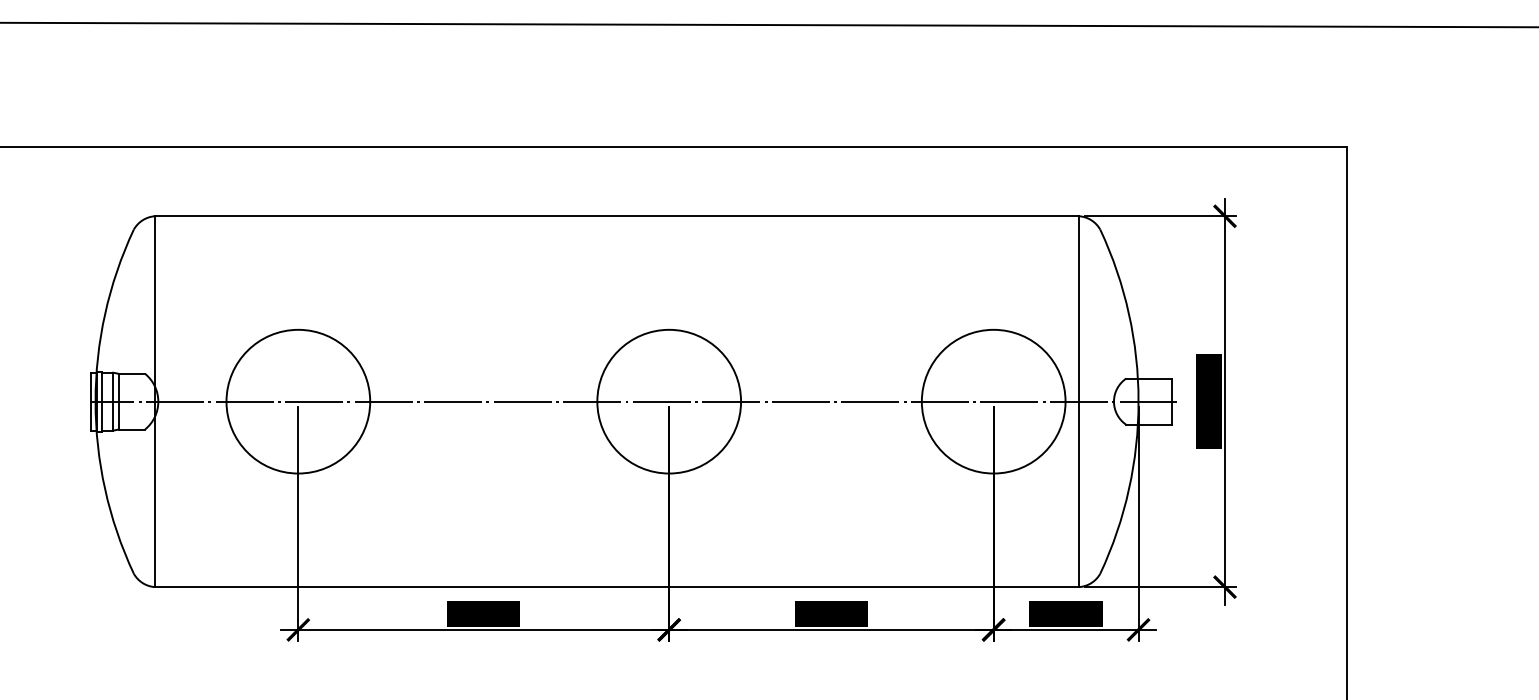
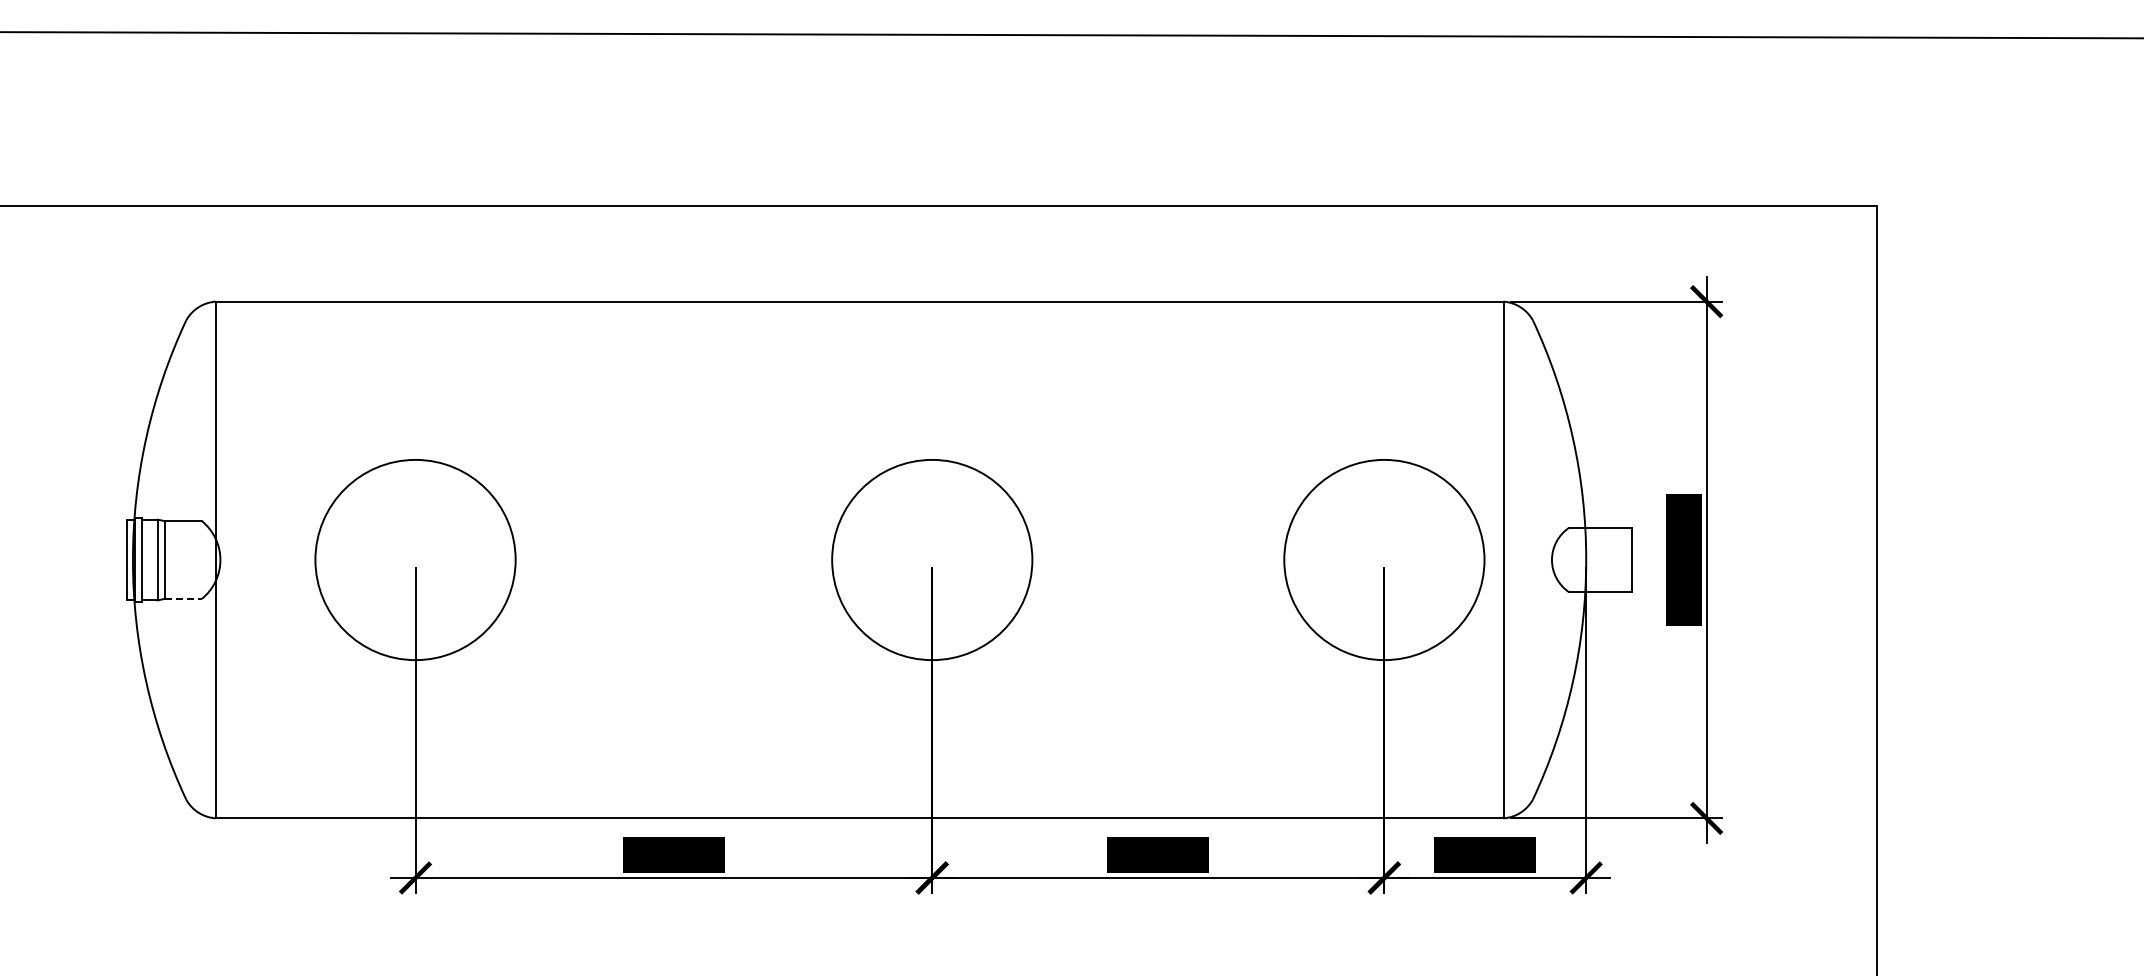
line: (633, 402) -> (882, 560), removed
line: (132, 429) -> (184, 598), solid -> dashed

